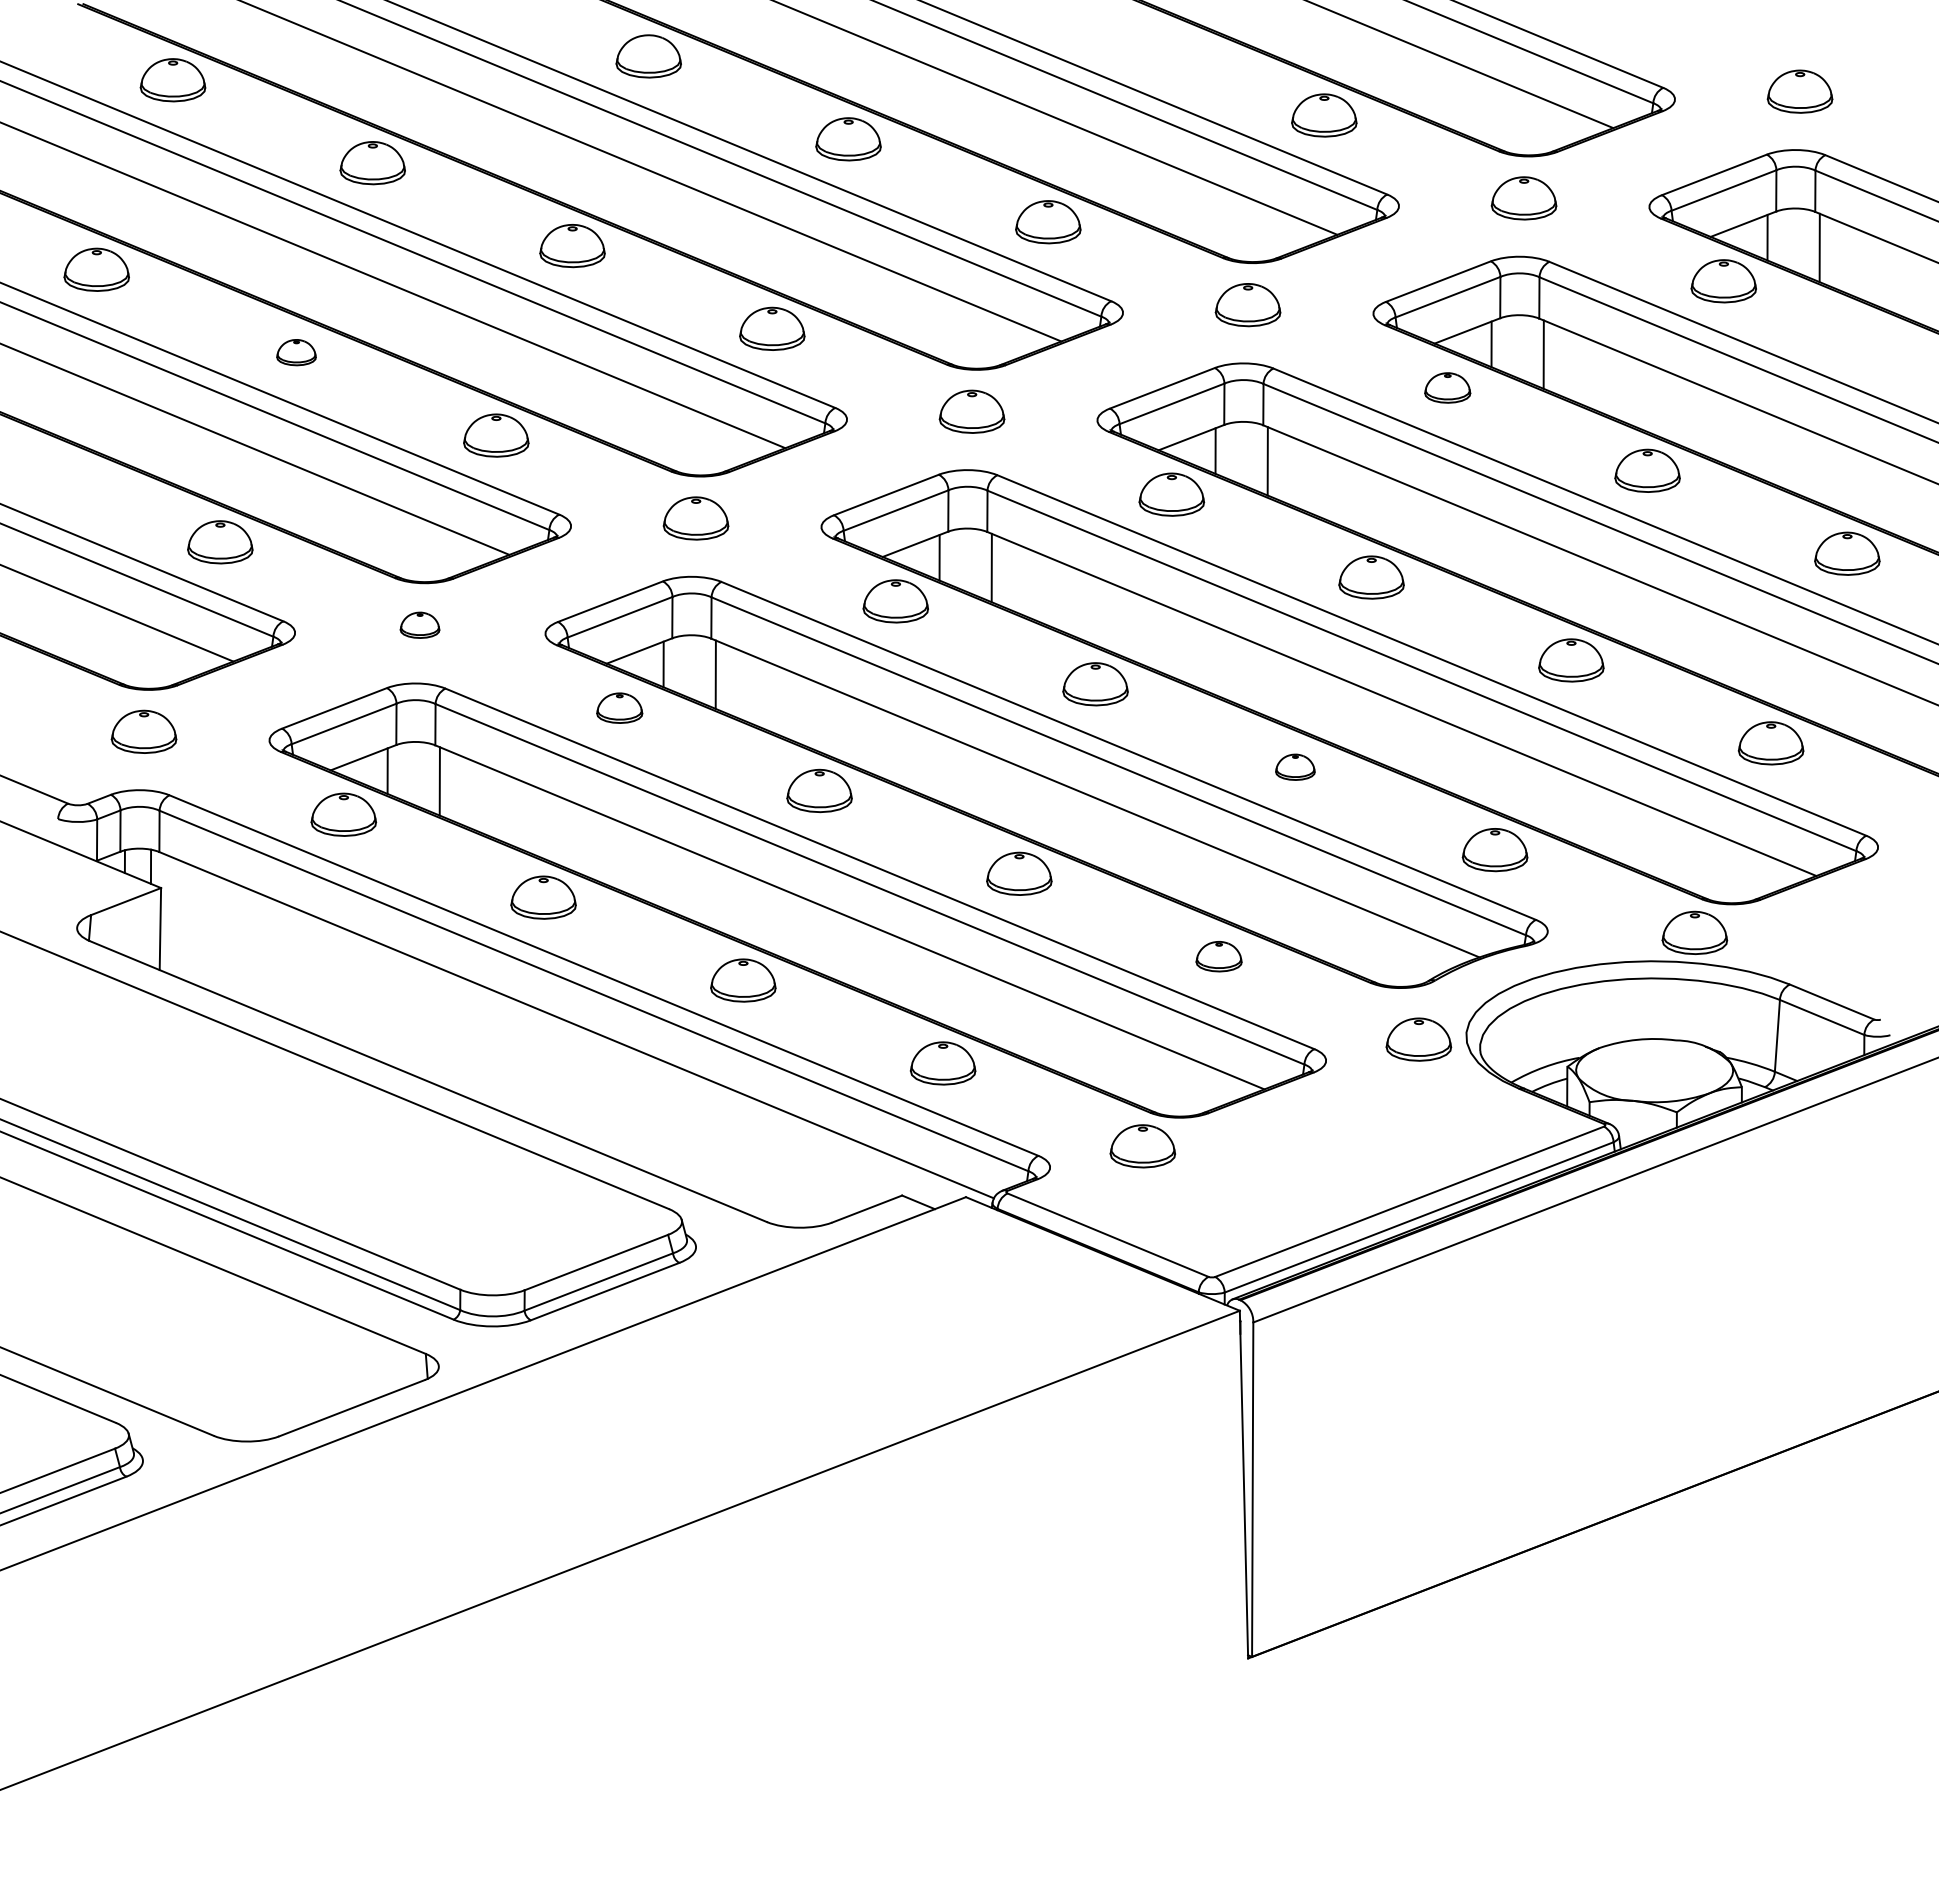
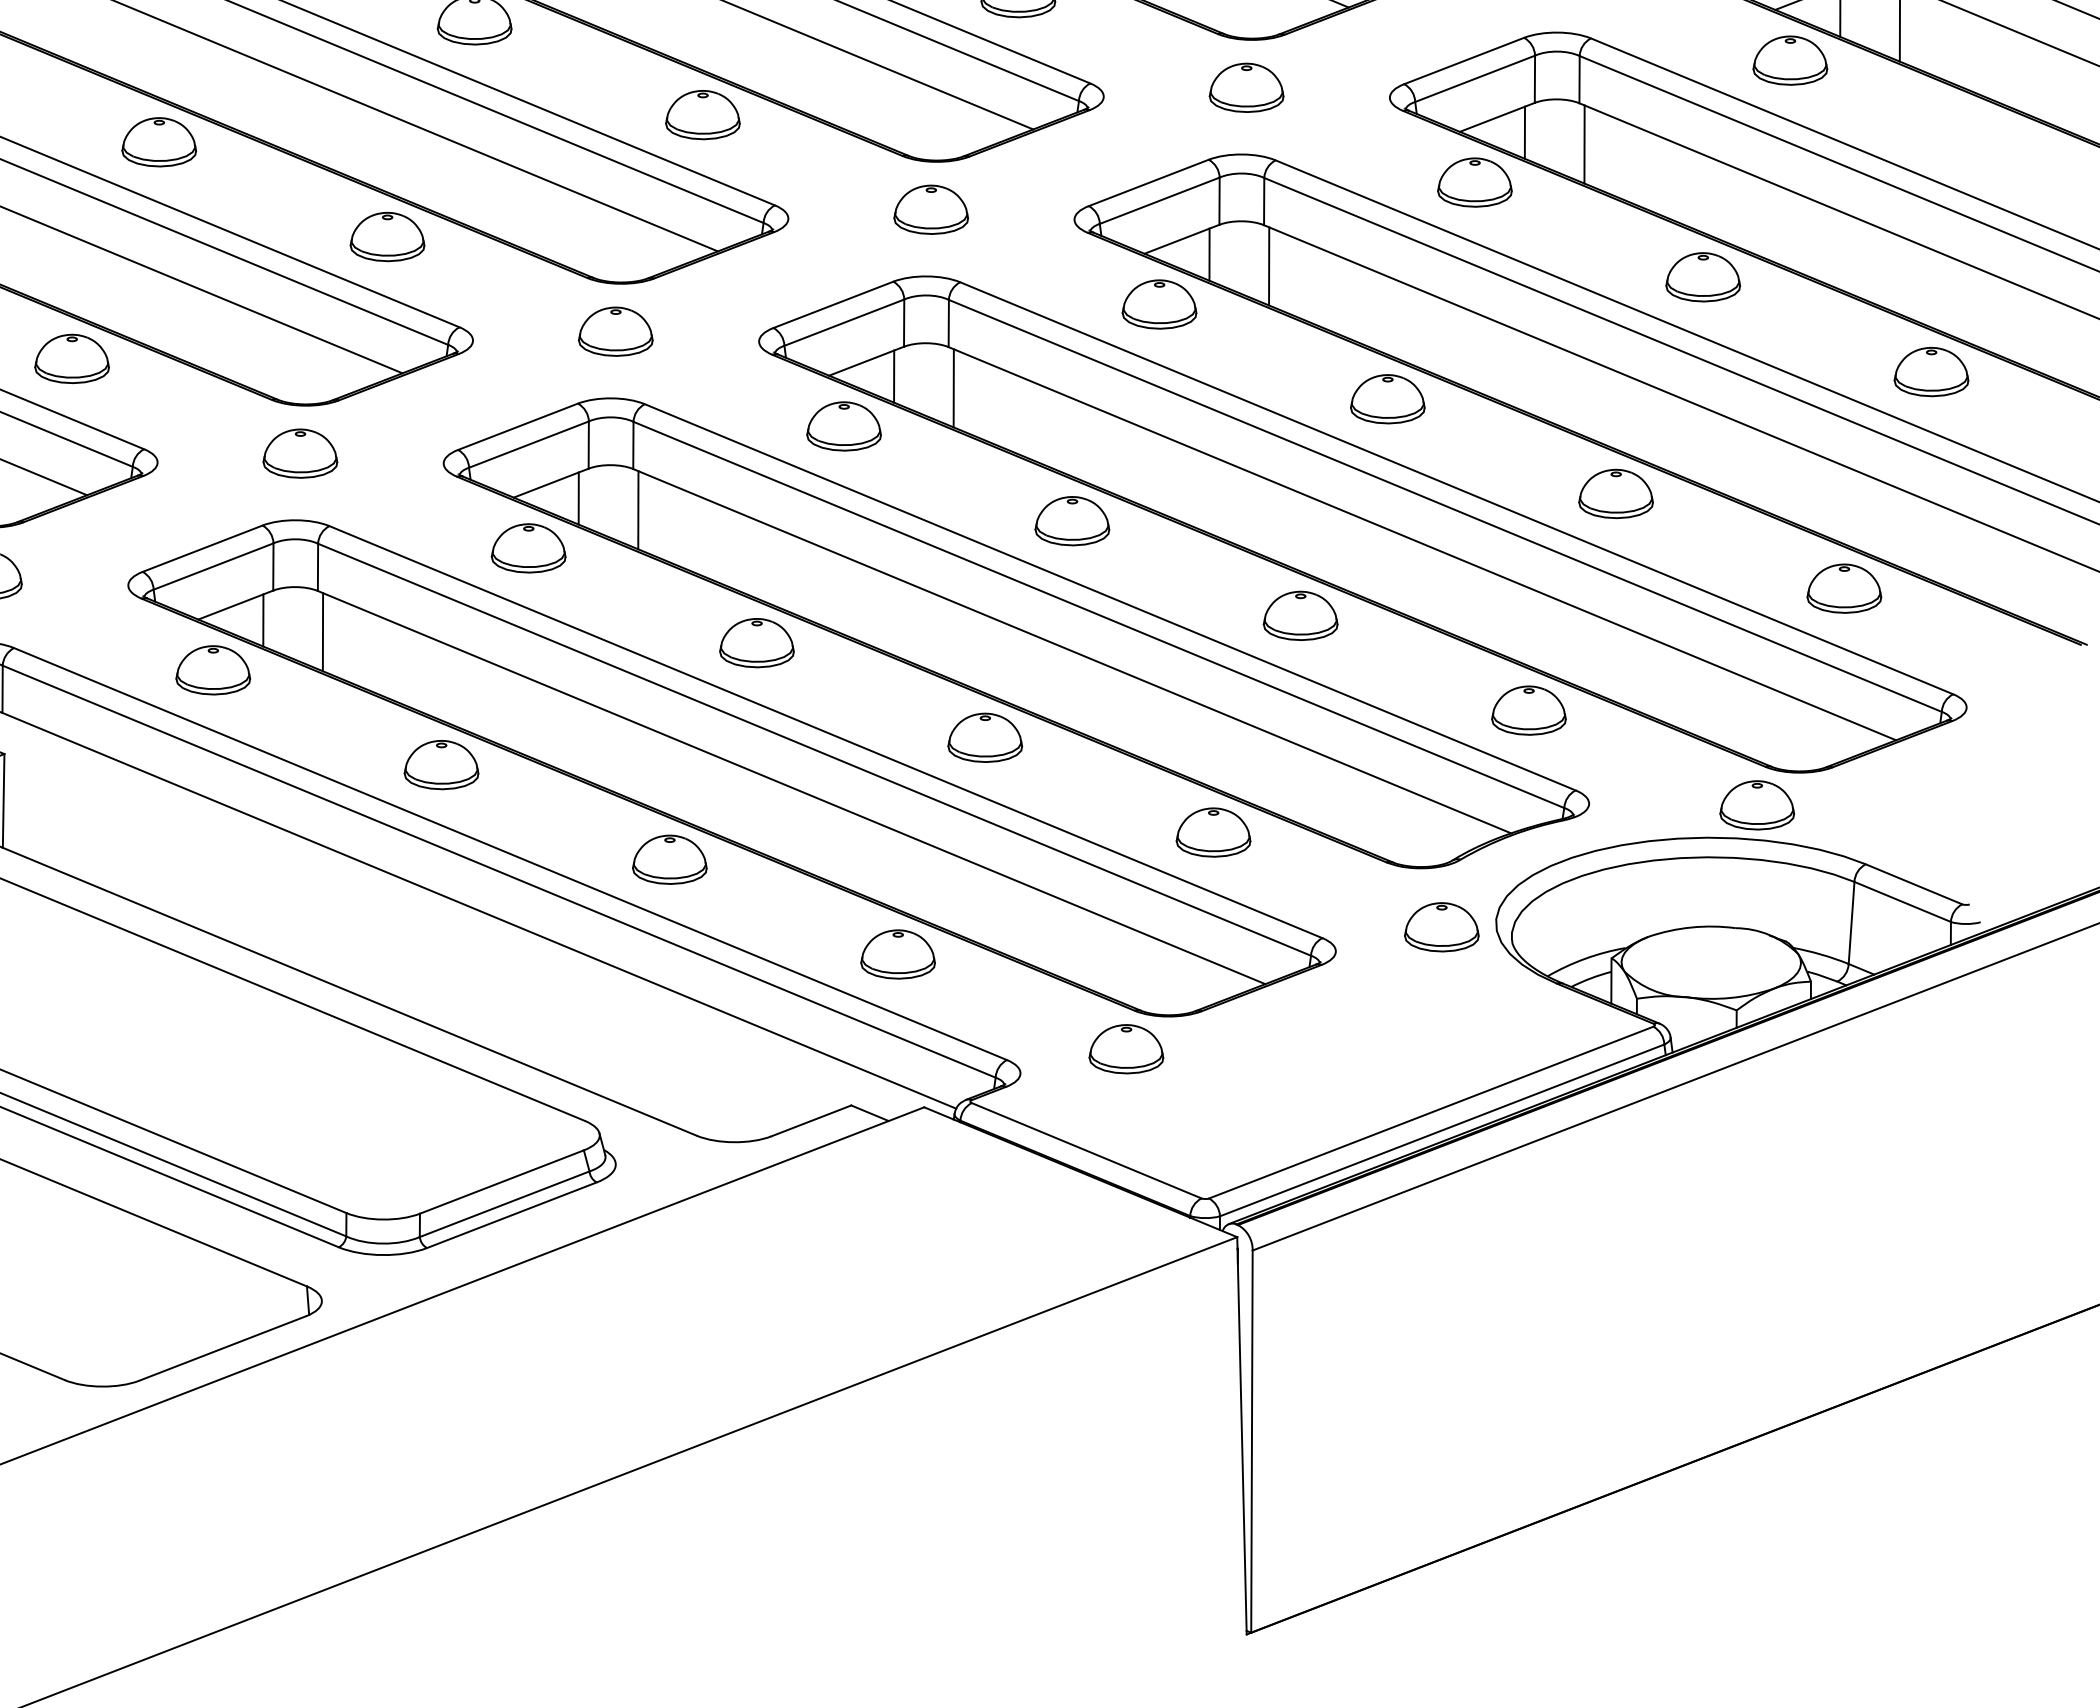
part: (296, 352) -> (159, 142), size x1.67
part: (1447, 387) -> (1474, 182), size x1.43
part: (419, 625) -> (299, 454), size x1.67
part: (619, 708) -> (528, 548), size x1.43
part: (1295, 767) -> (1300, 616), size x1.67
part: (1218, 956) -> (1212, 832), size x1.43

